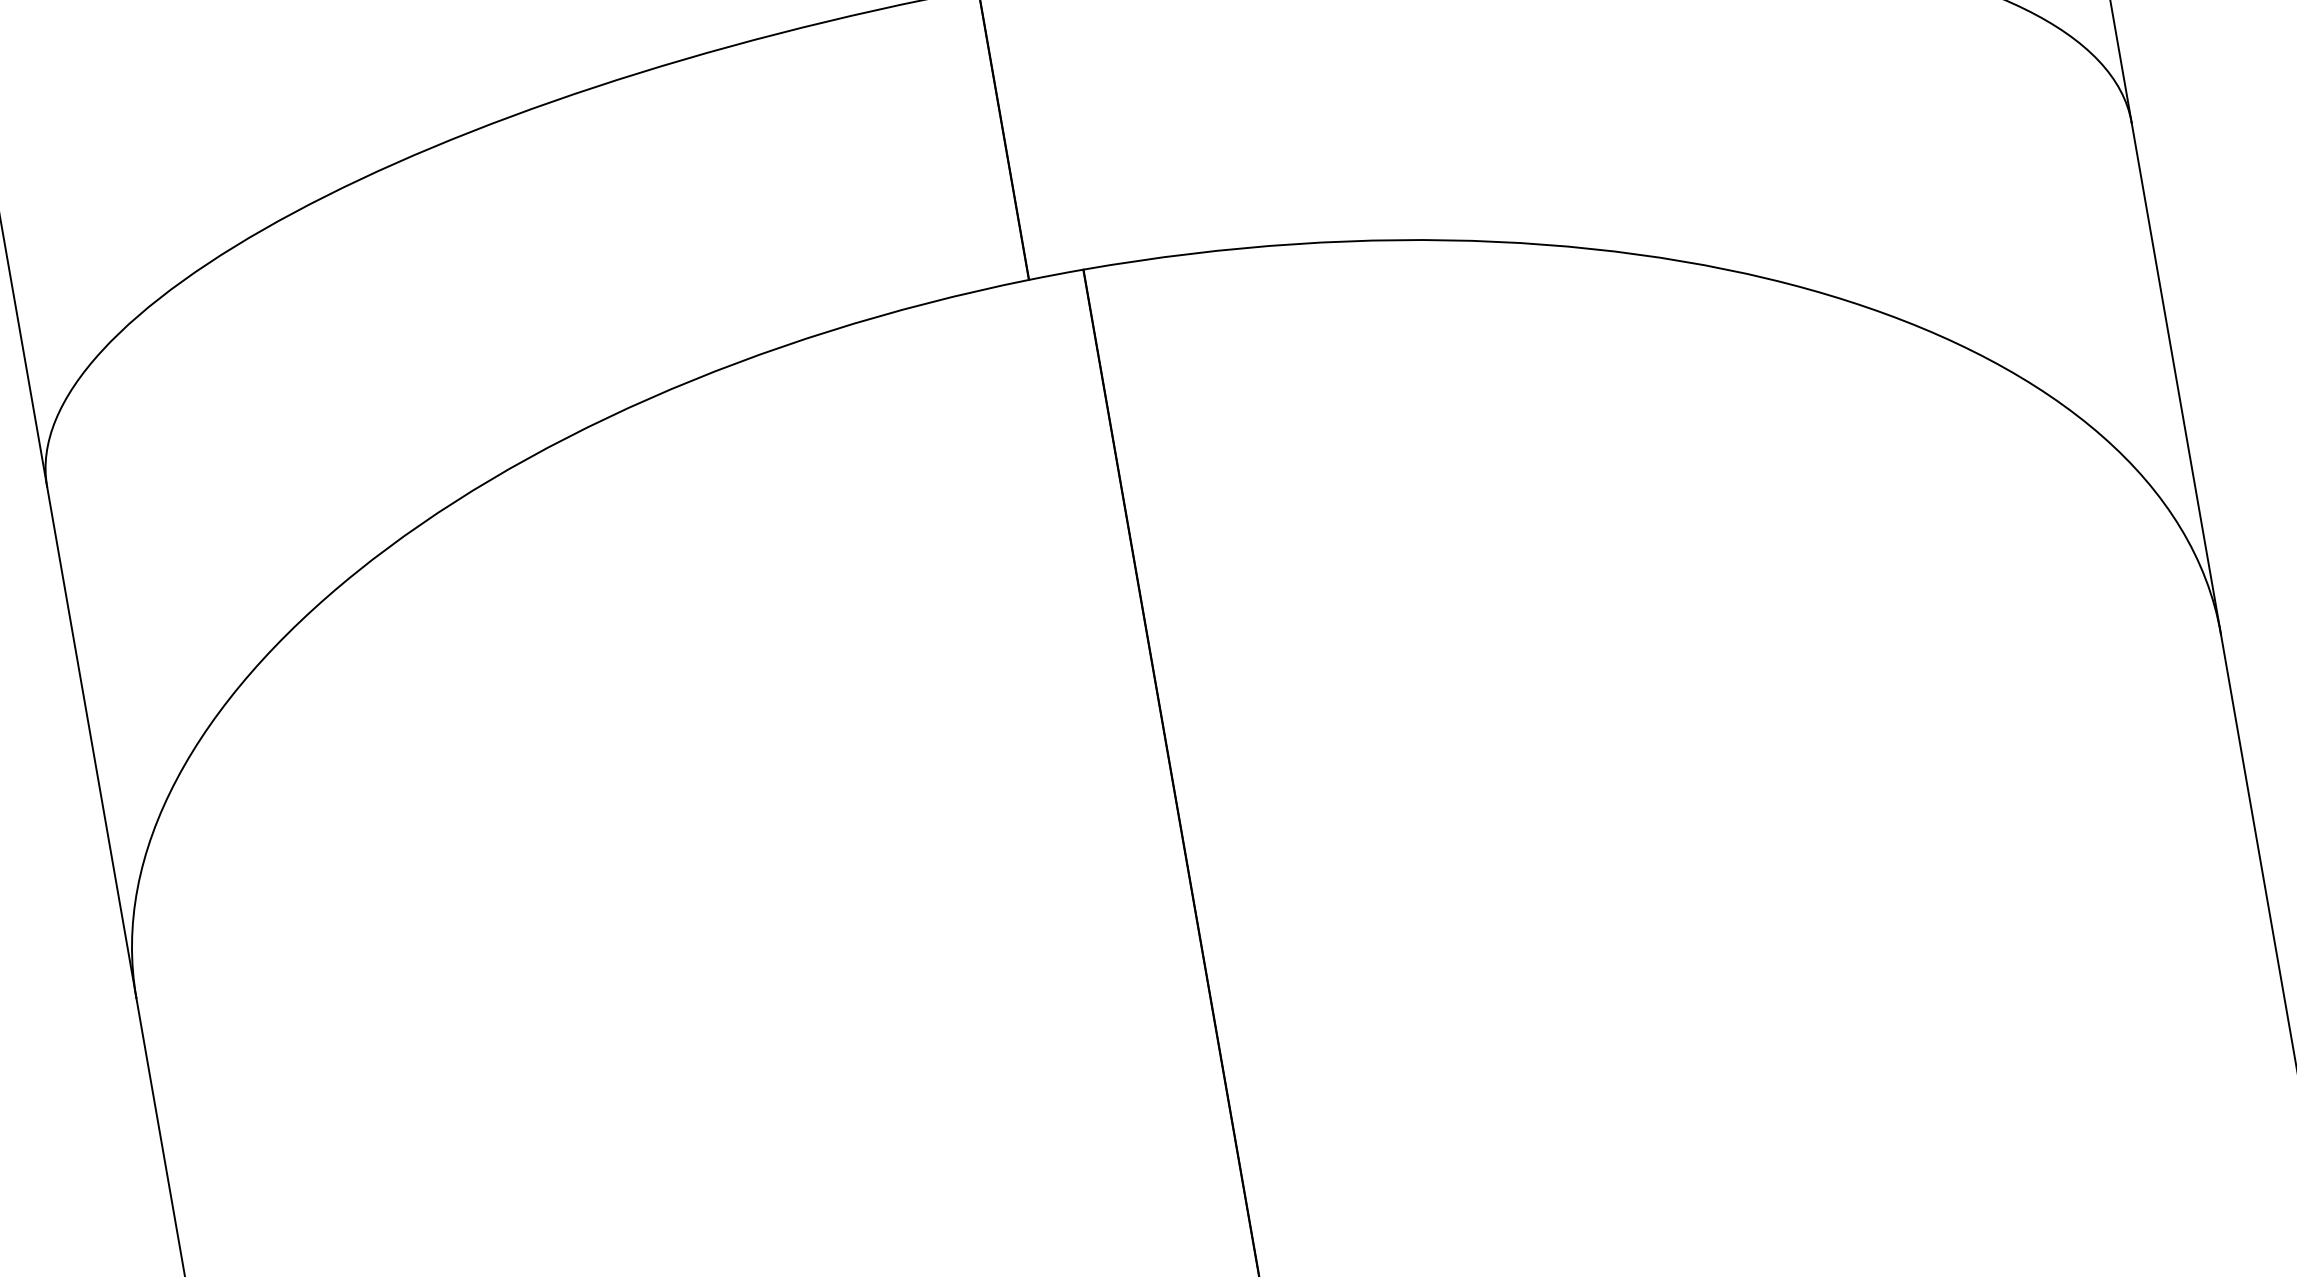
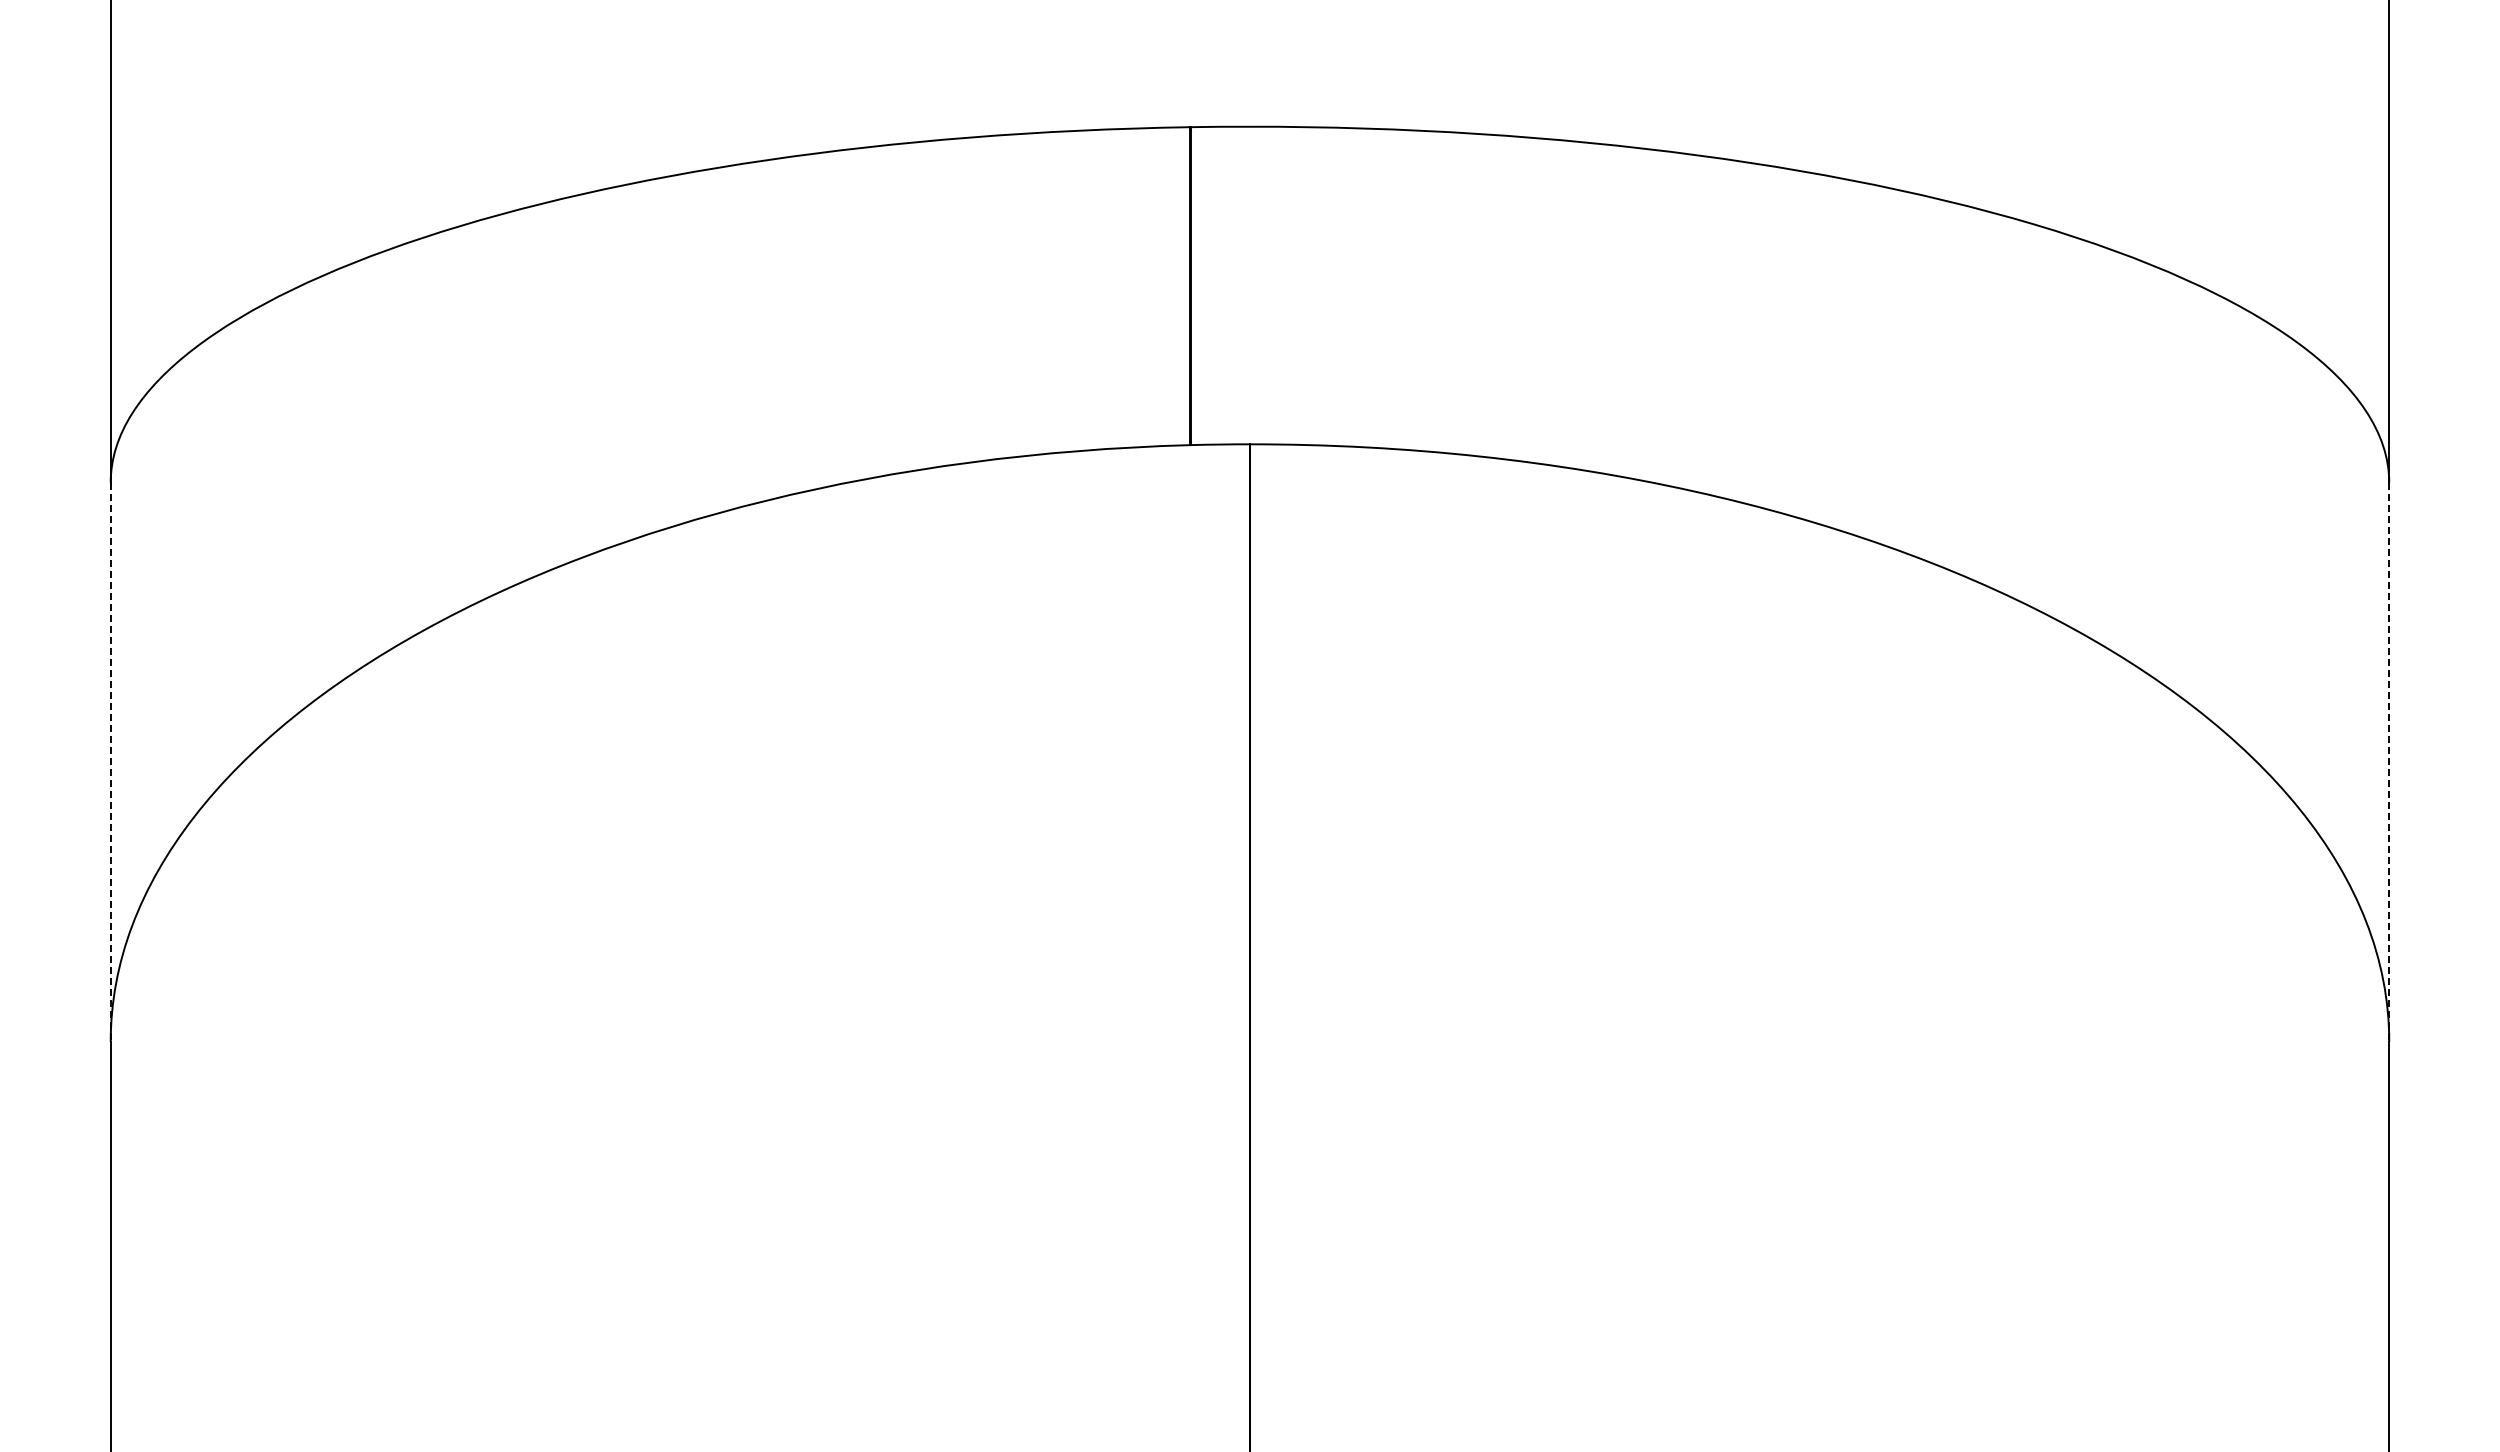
line: (2176, 378) -> (2389, 762), solid -> dashed
line: (91, 742) -> (110, 762), solid -> dashed

